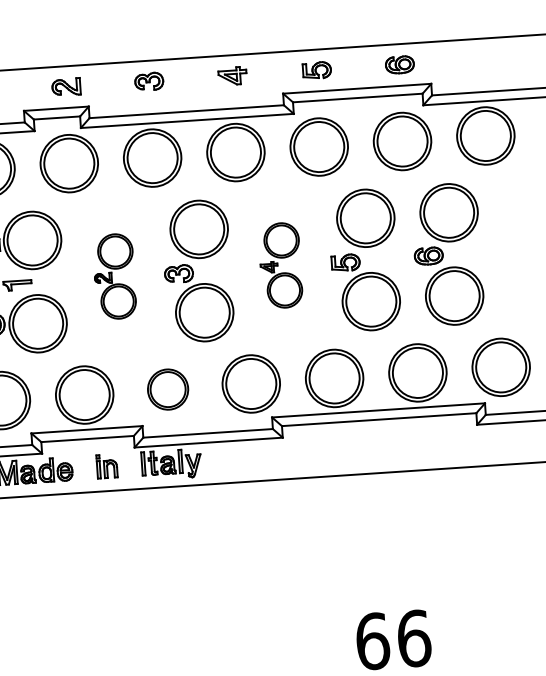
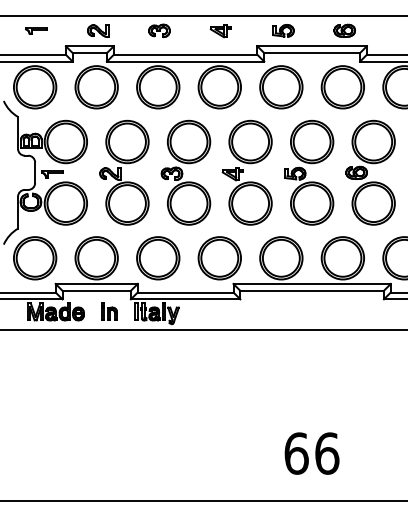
part: (279, 265) -> (246, 172), size x1.67
part: (114, 276) -> (124, 172), size x1.67
part: (168, 389) -> (158, 258), size x1.43

